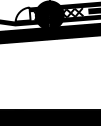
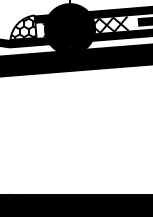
hatch: (23, 14) -> (24, 27), added

